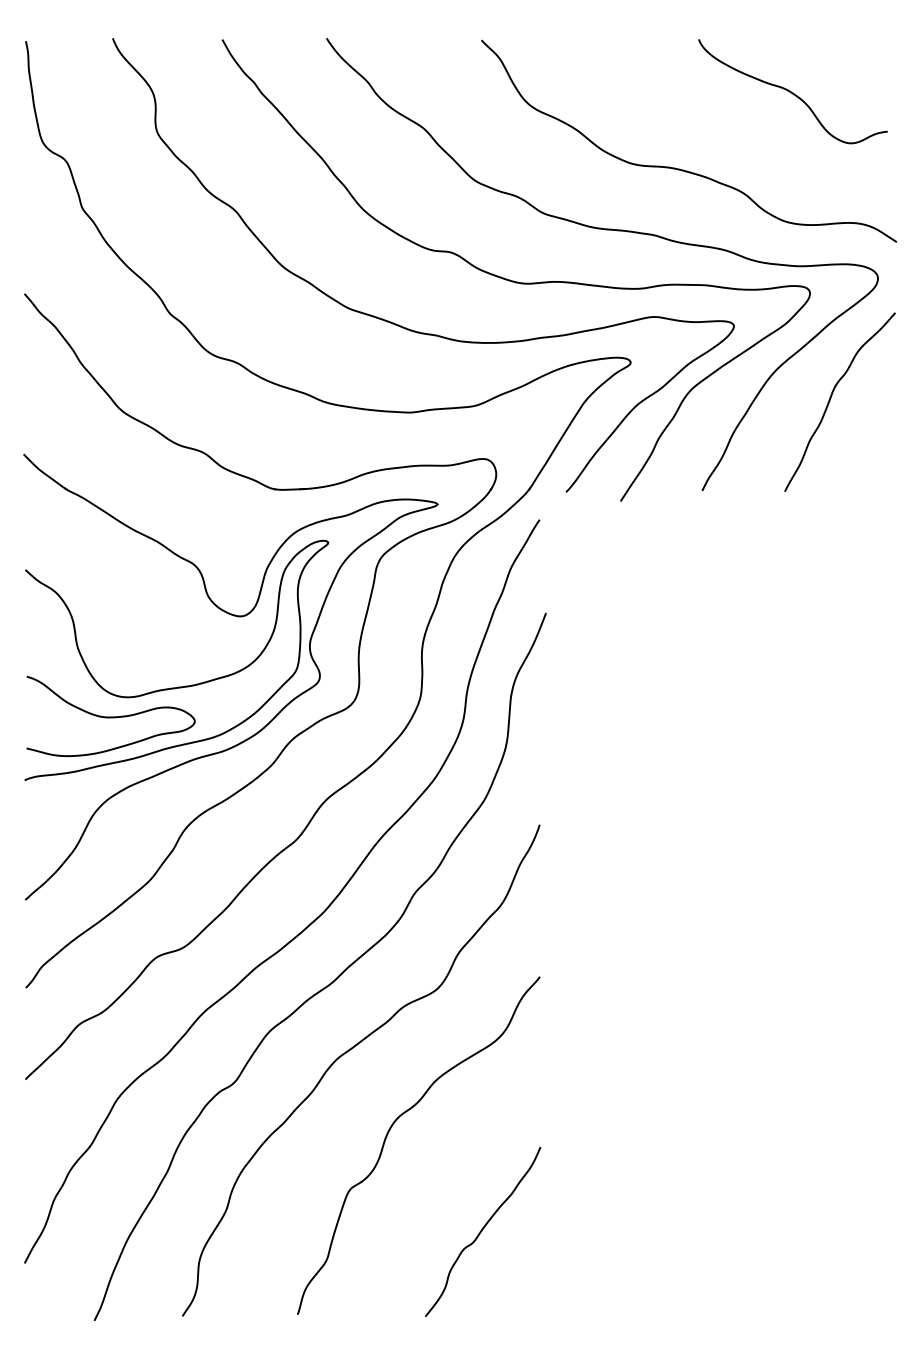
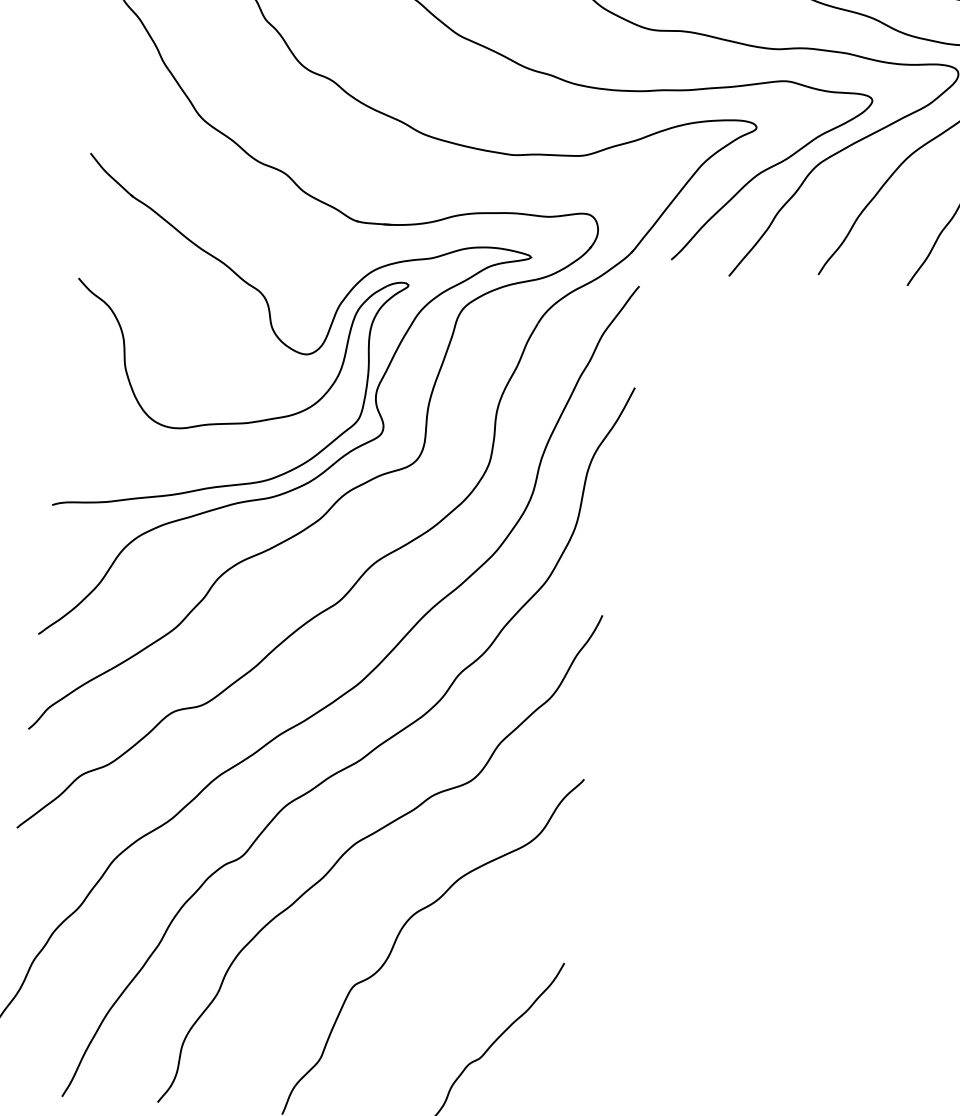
curve: (110, 716) -> (152, 446), removed

